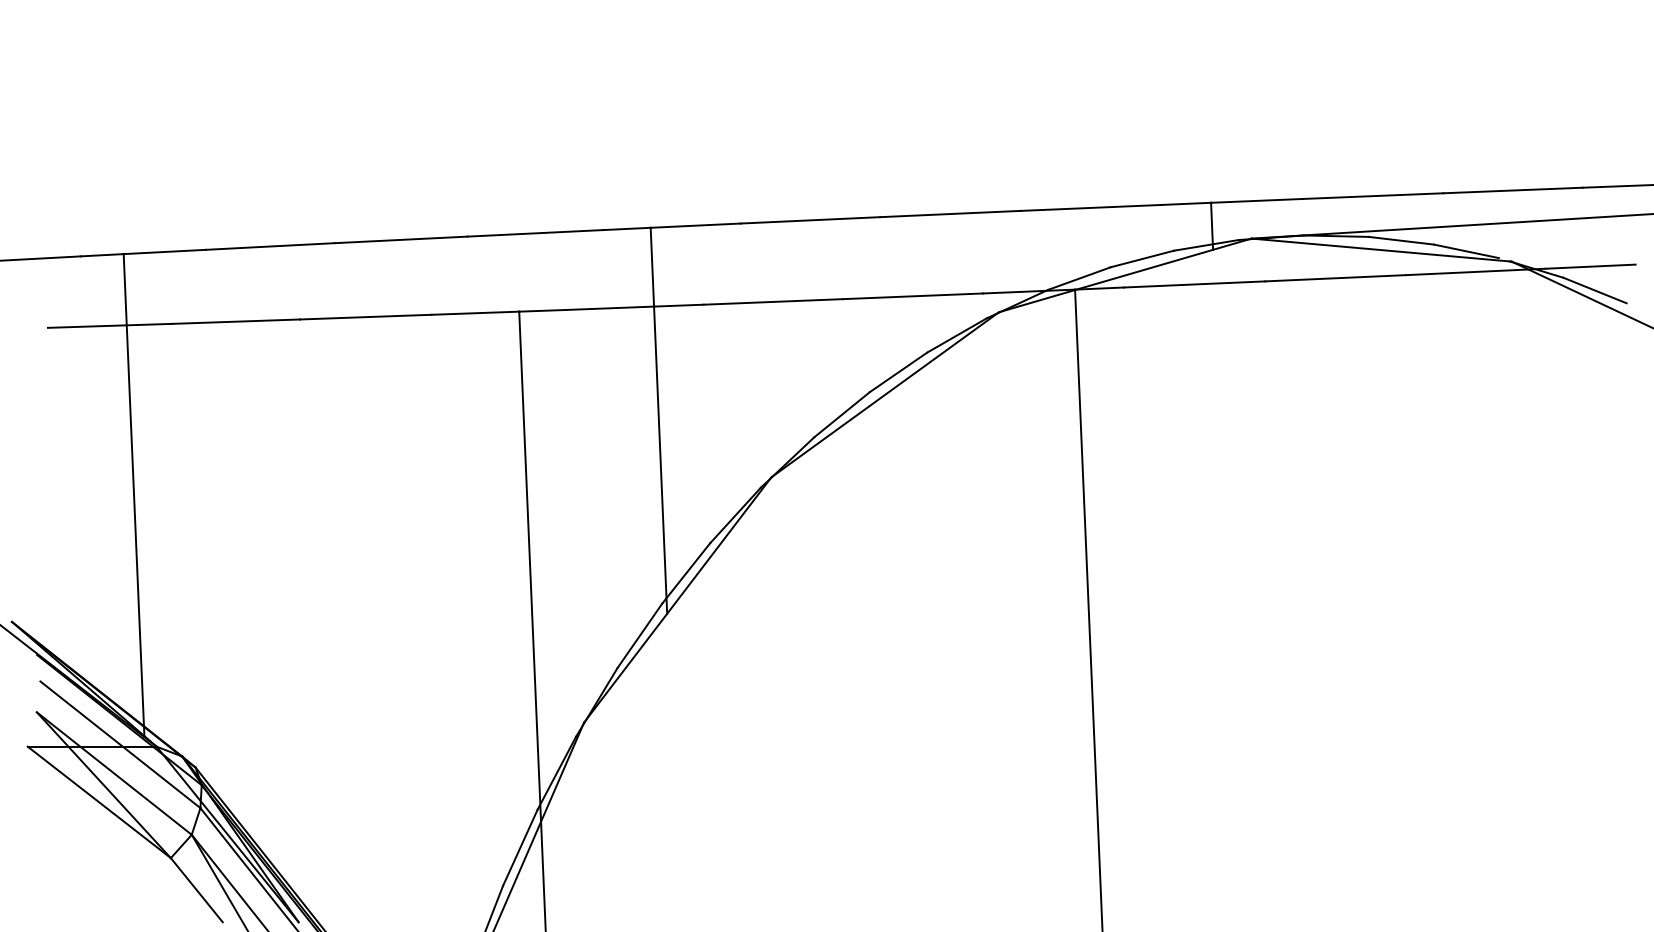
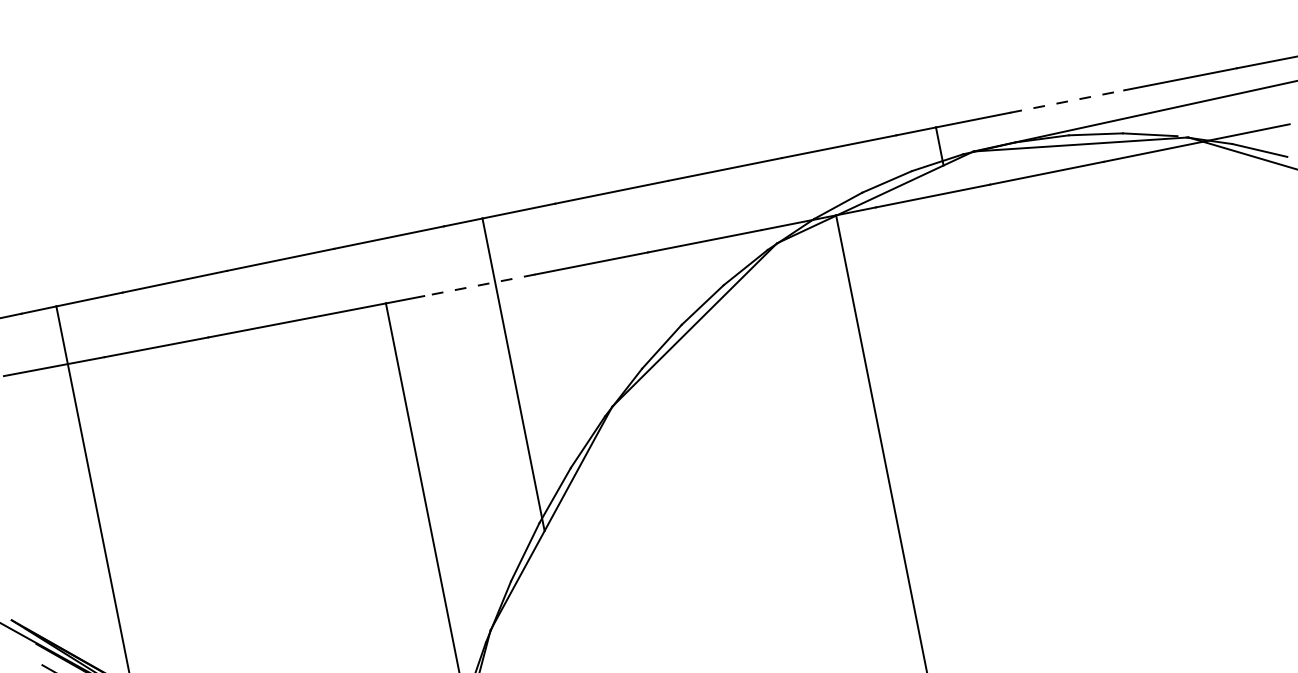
line: (1373, 196) -> (1067, 101), solid -> dashed
line: (635, 307) -> (480, 285), solid -> dashed

